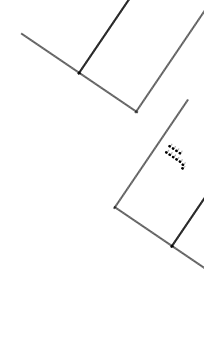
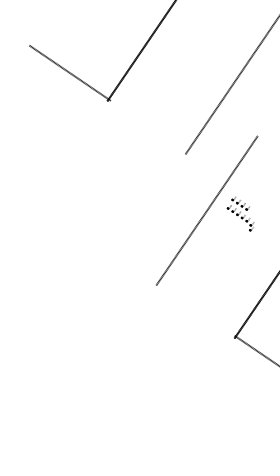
line: (108, 91) -> (148, 125), removed
line: (143, 226) -> (197, 310), removed

